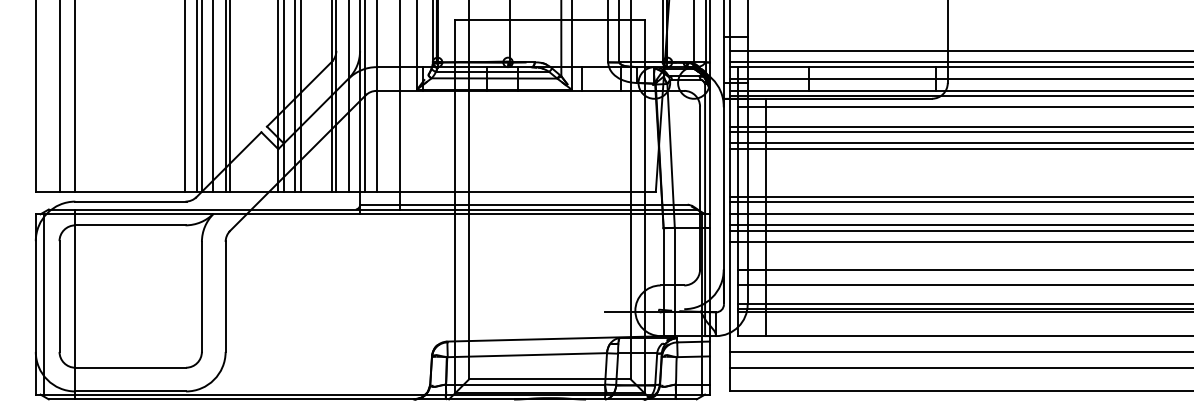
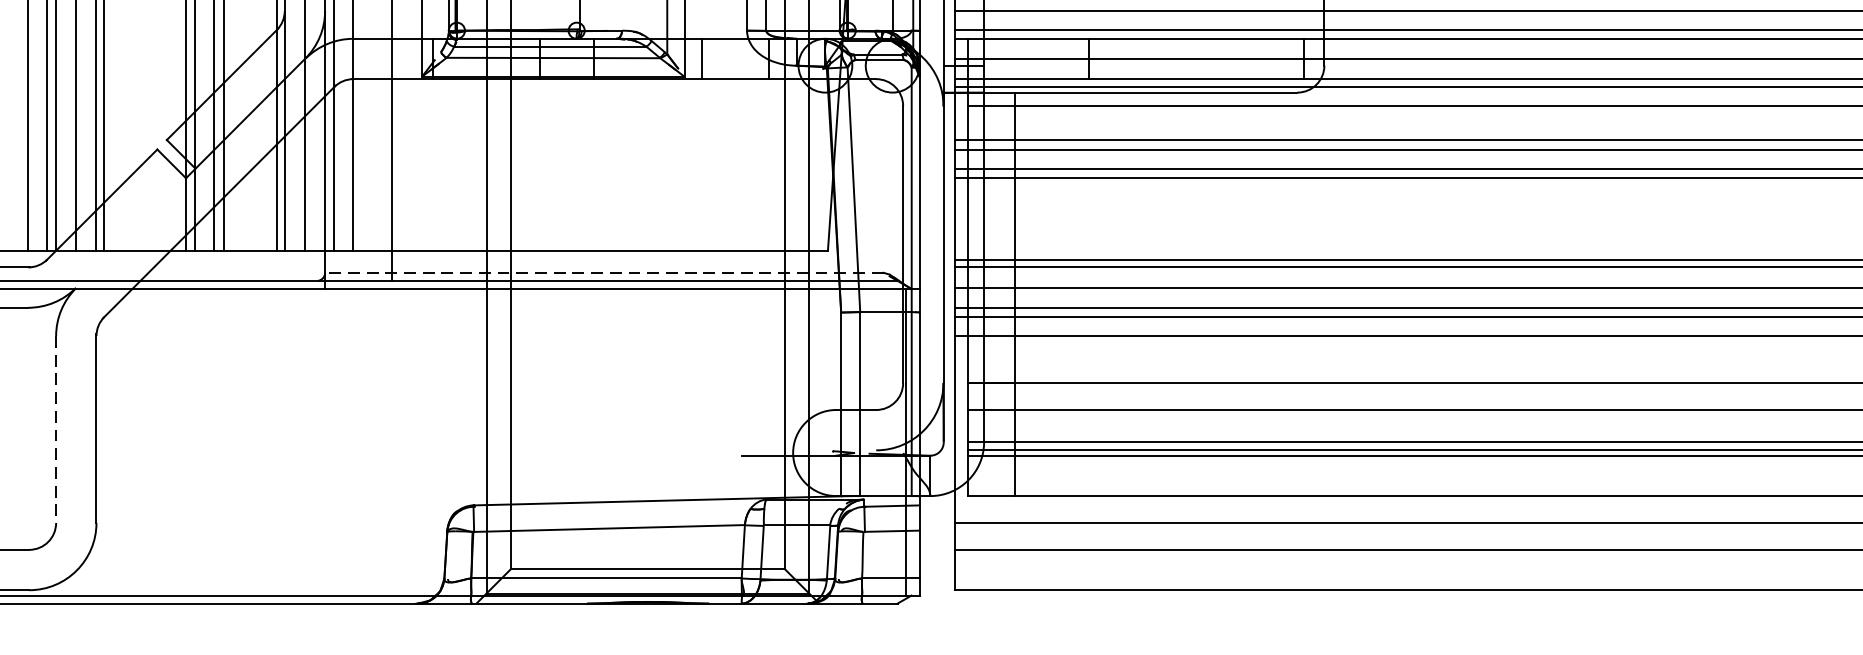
line: (523, 204) -> (602, 272), solid -> dashed
line: (201, 296) -> (55, 428), solid -> dashed

